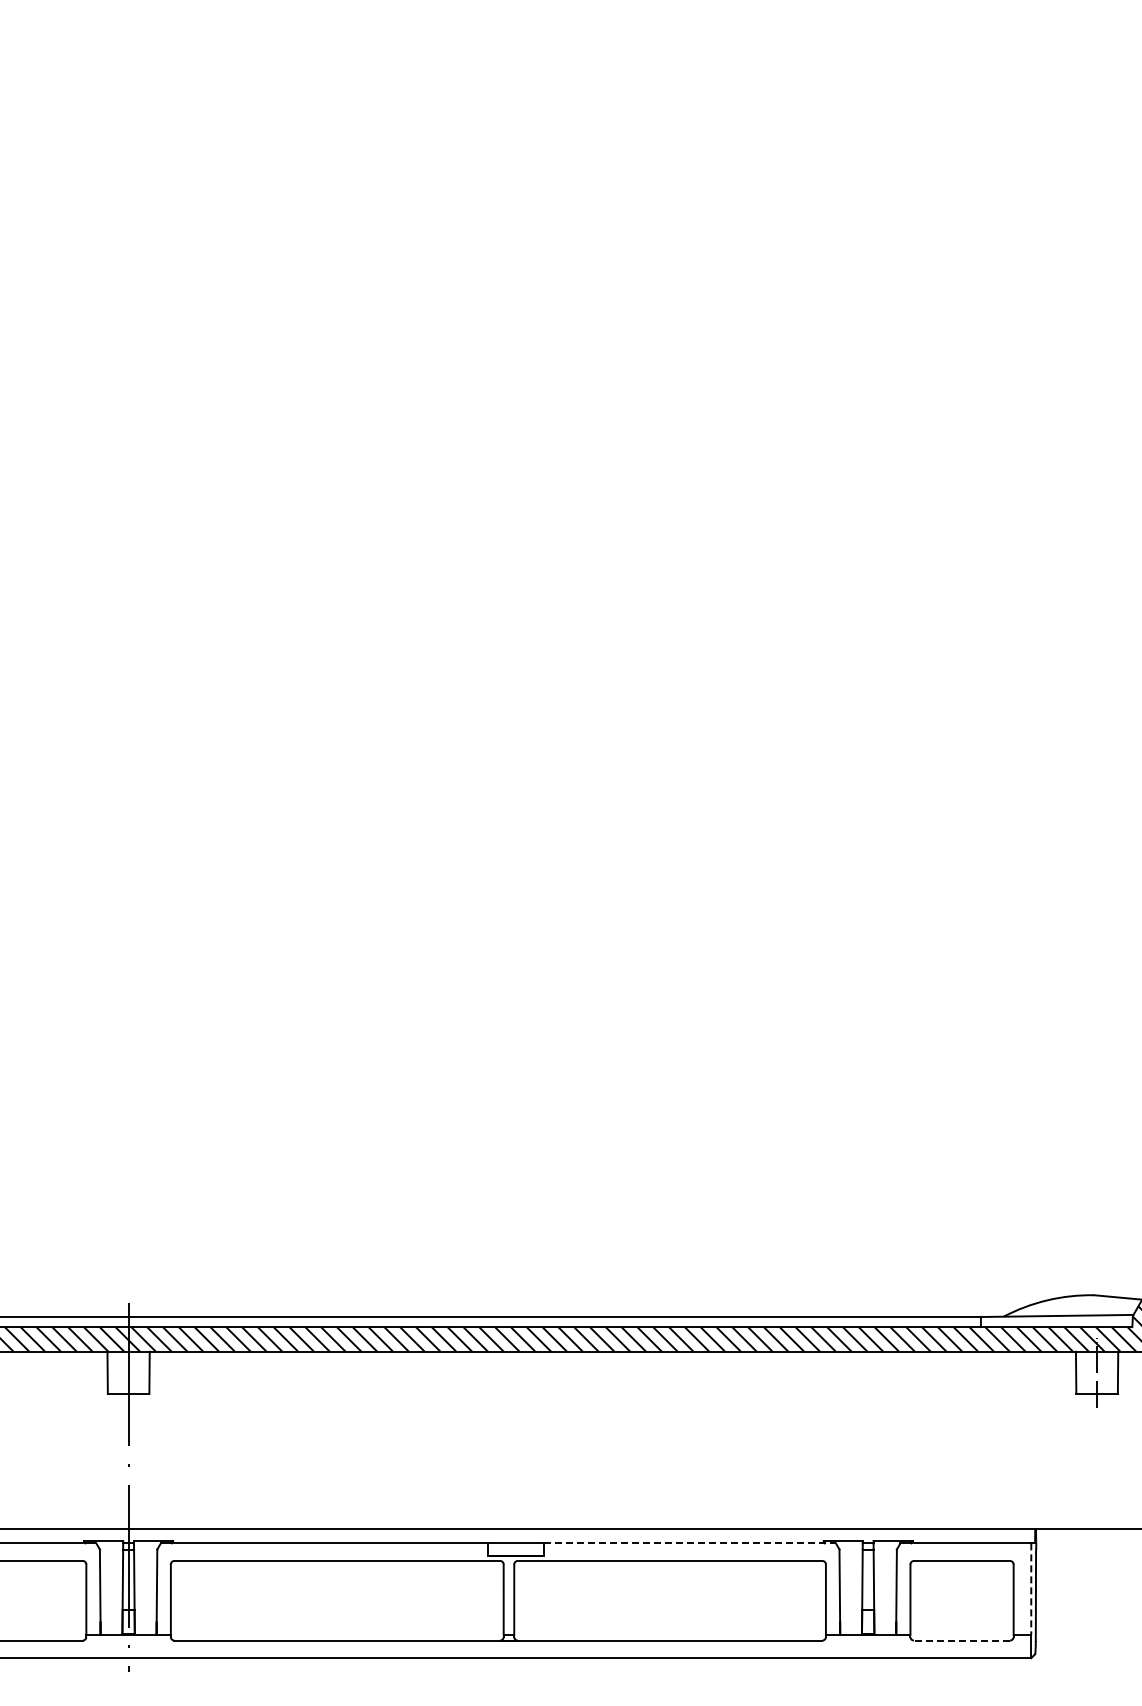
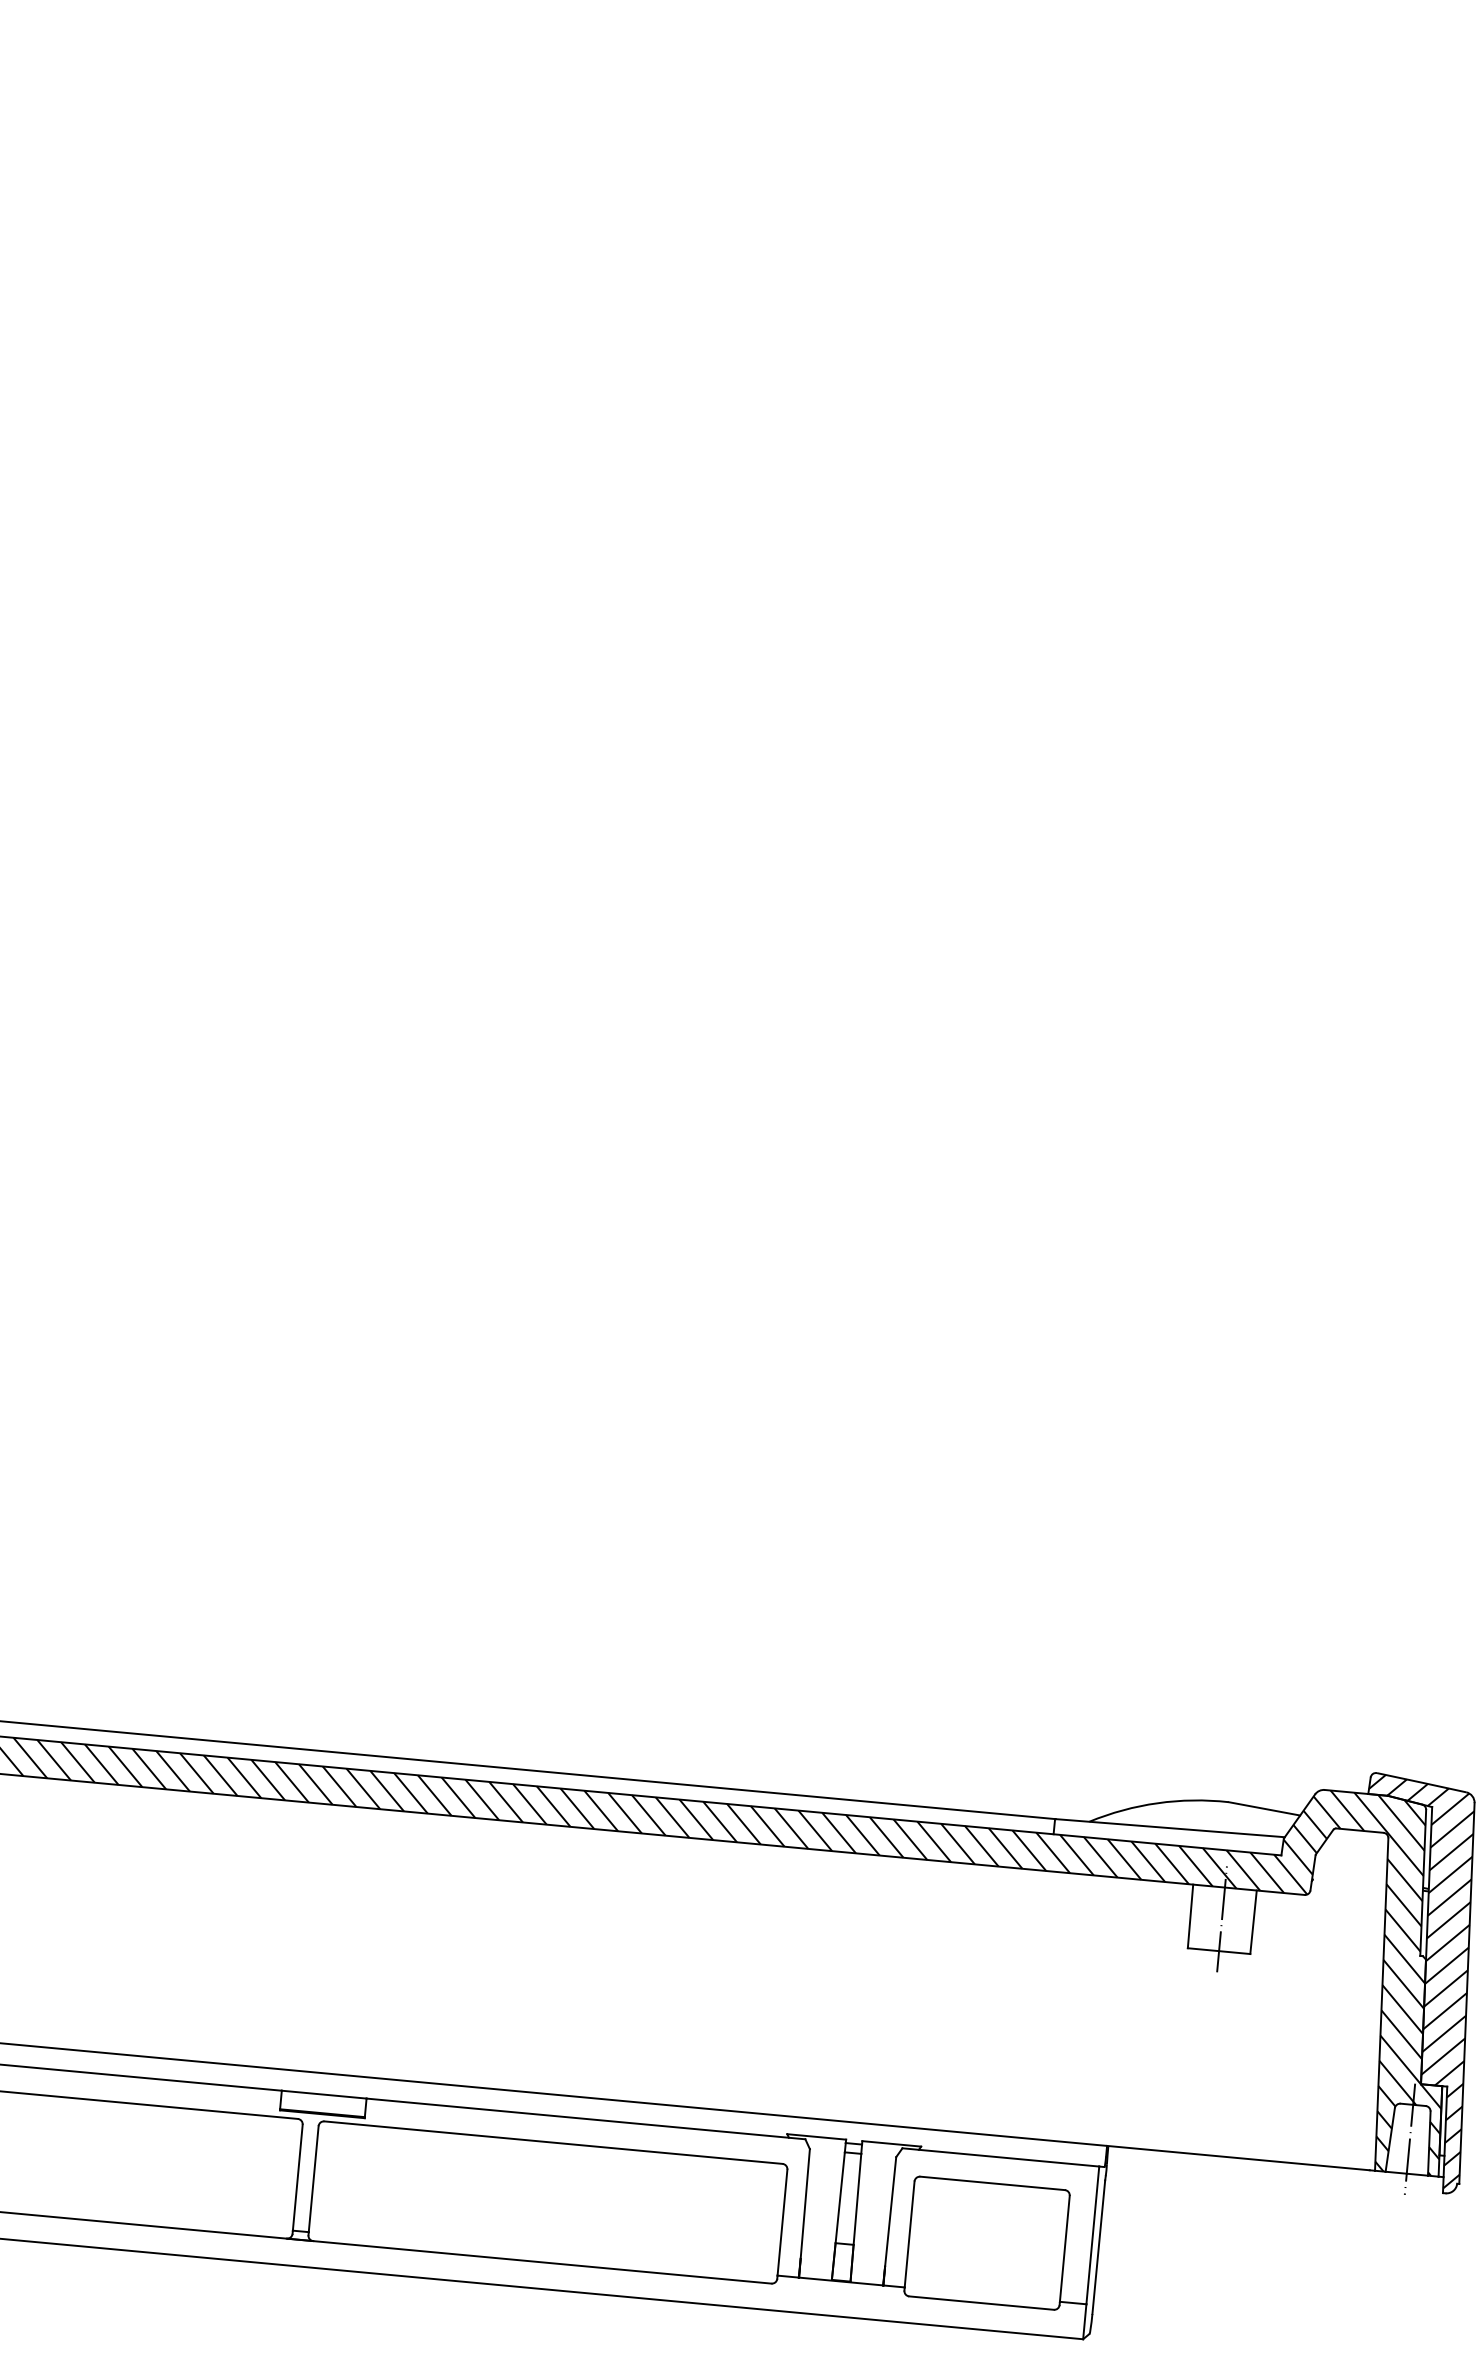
line: (690, 1543) -> (586, 2119), dashed -> solid
line: (1031, 1589) -> (1093, 2235), dashed -> solid
line: (961, 1640) -> (980, 2302), dashed -> solid

